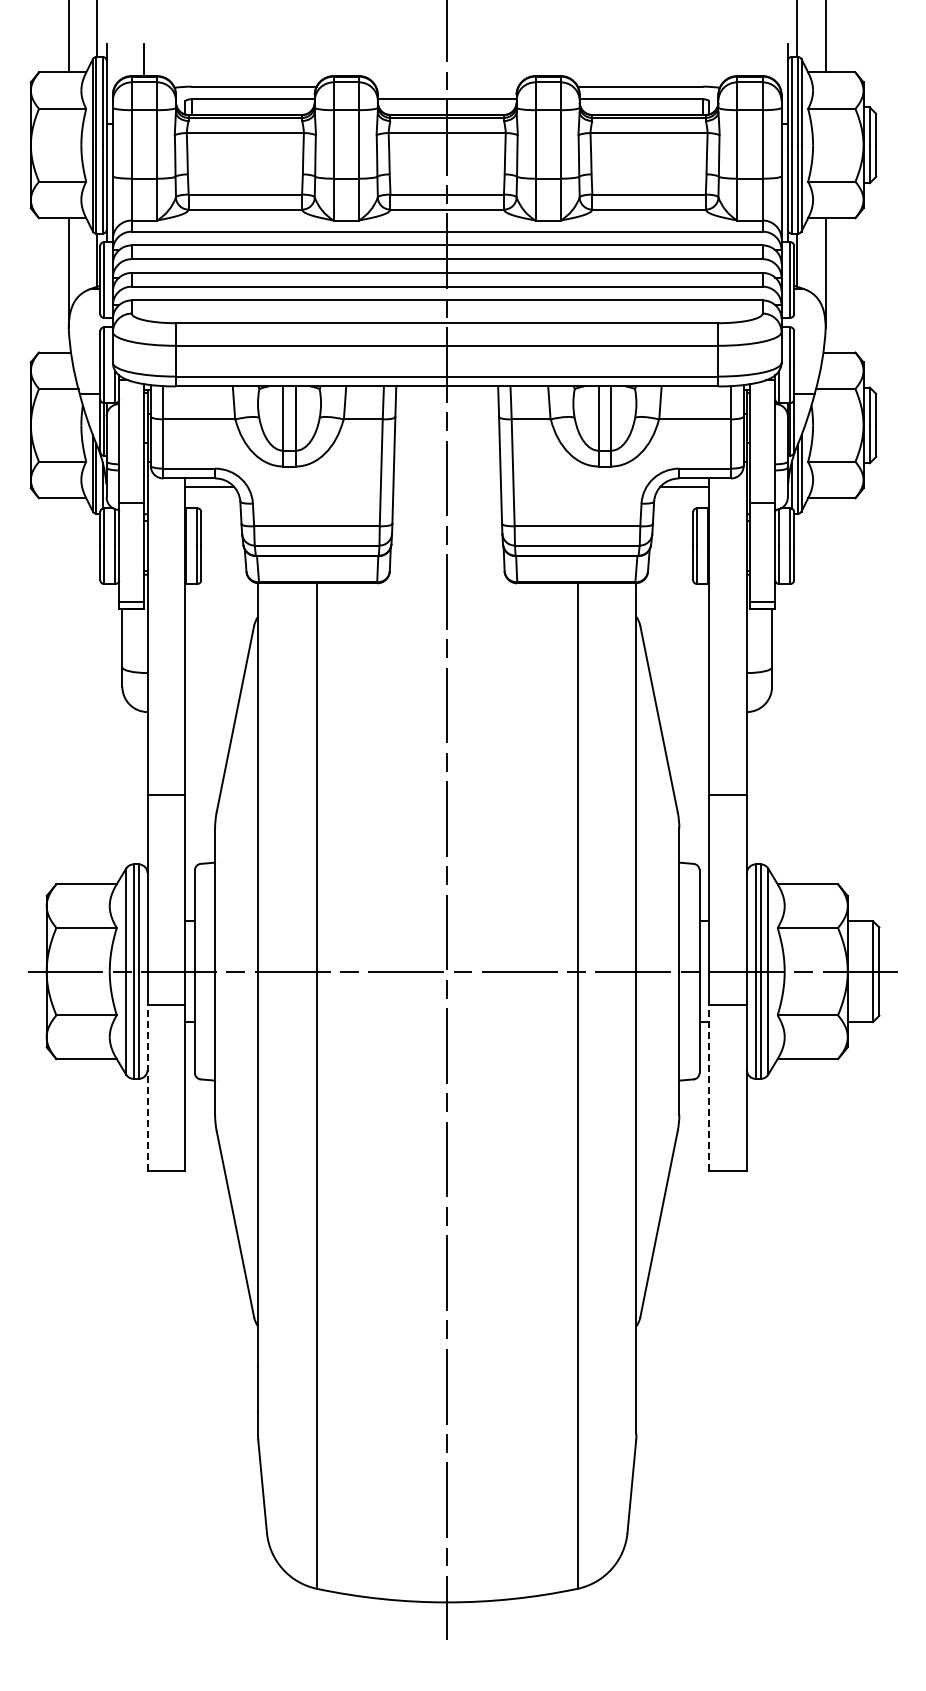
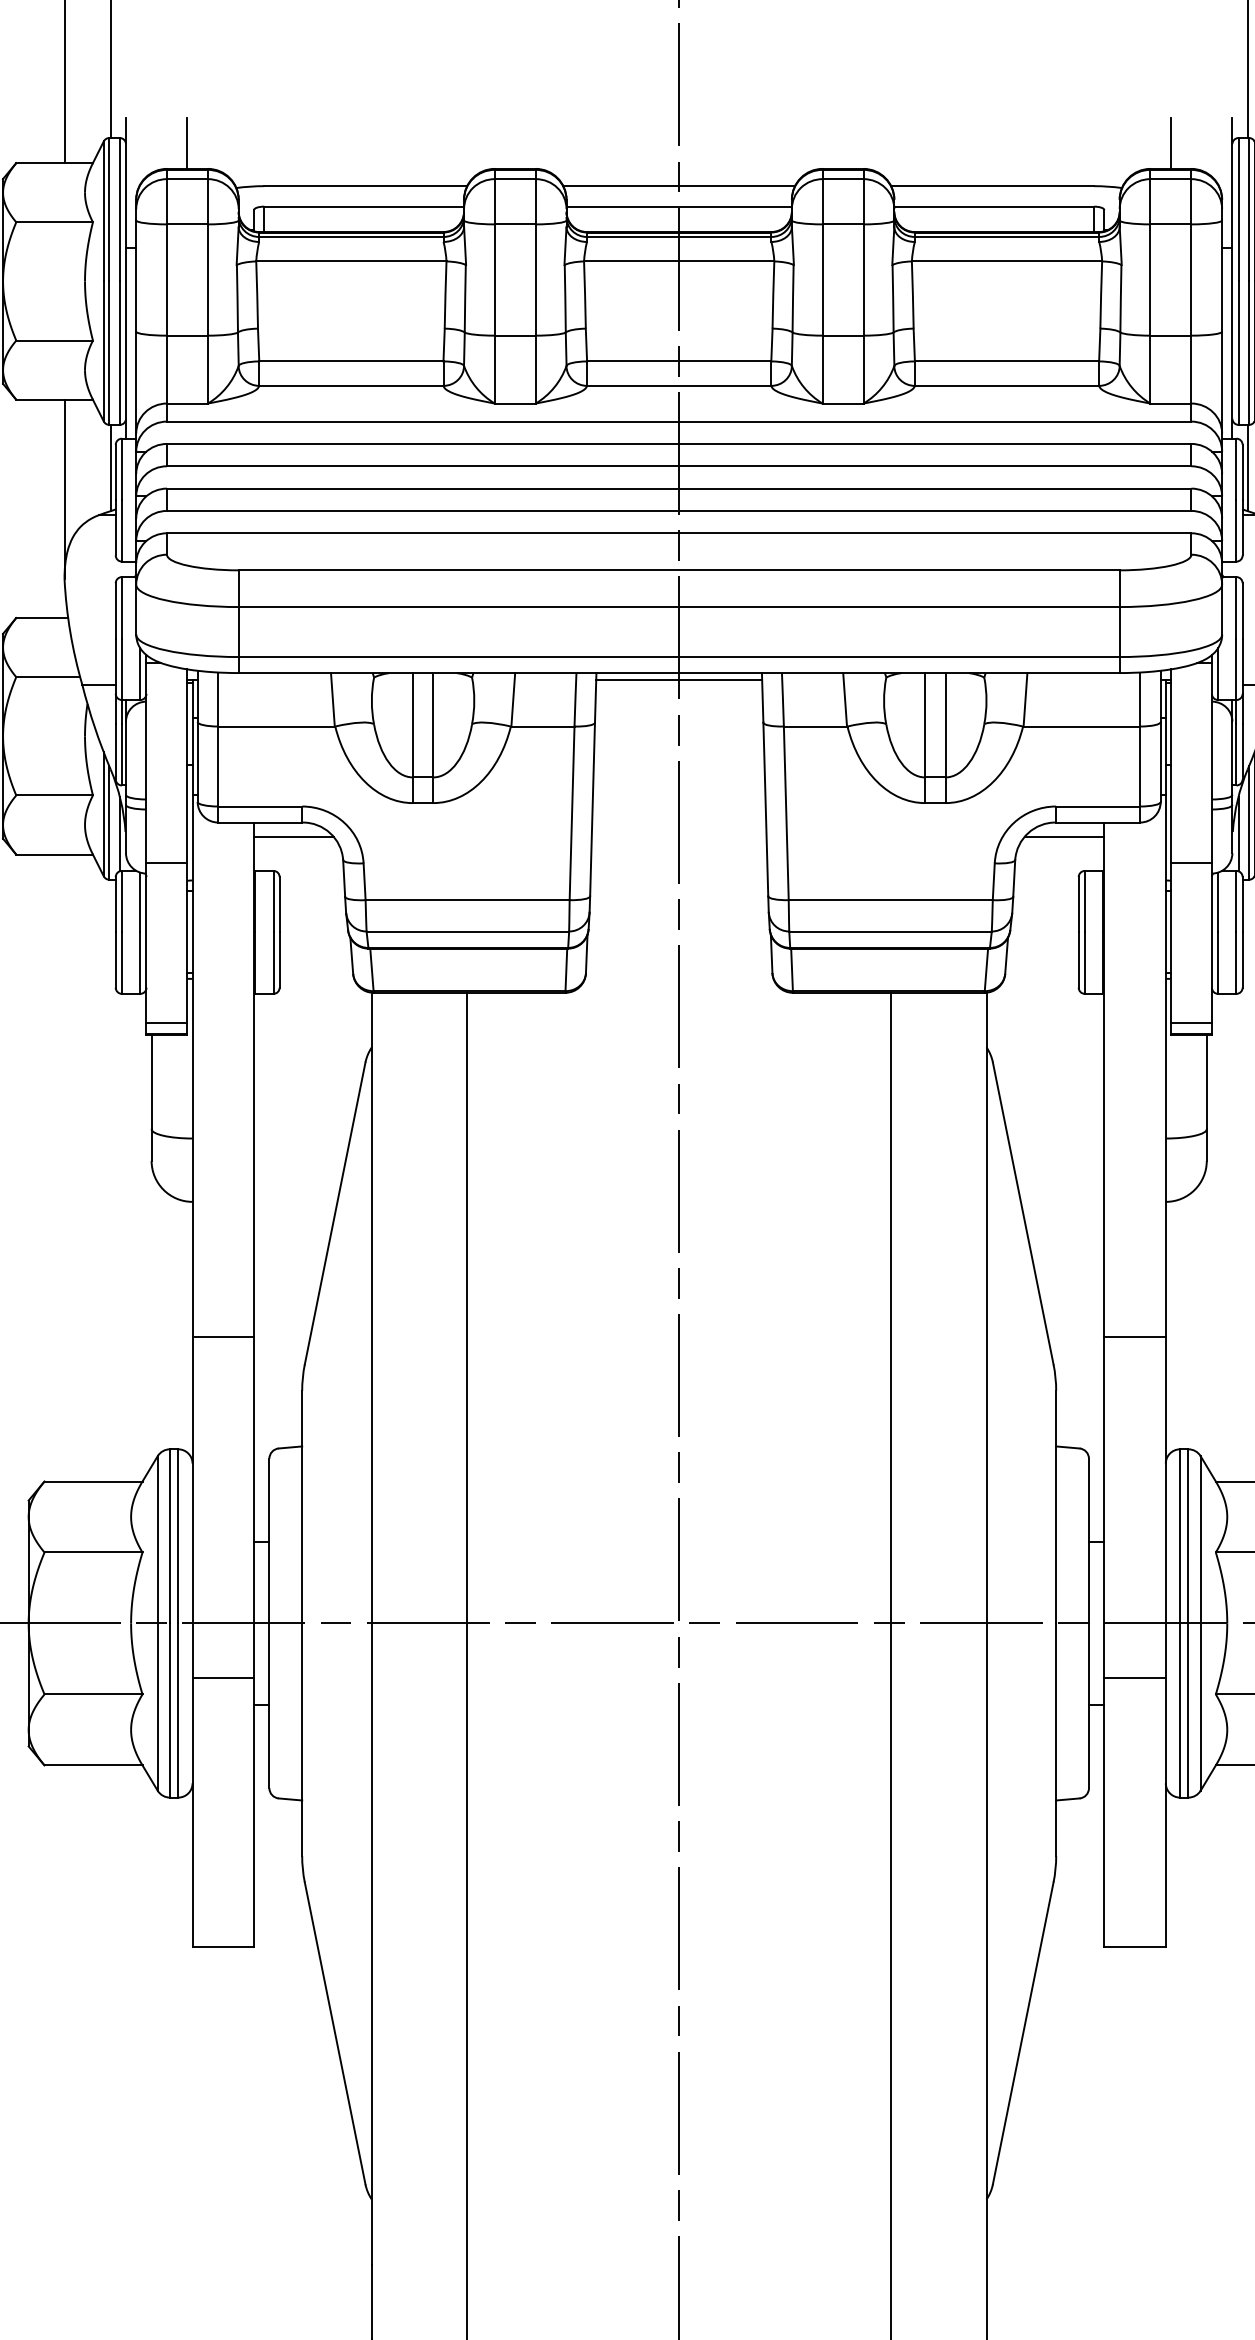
line: (750, 60) -> (1171, 143), added
line: (446, 86) -> (678, 185), added
line: (447, 390) -> (679, 679), added
line: (147, 1088) -> (192, 1813), dashed -> solid
line: (709, 1088) -> (1105, 1813), dashed -> solid

